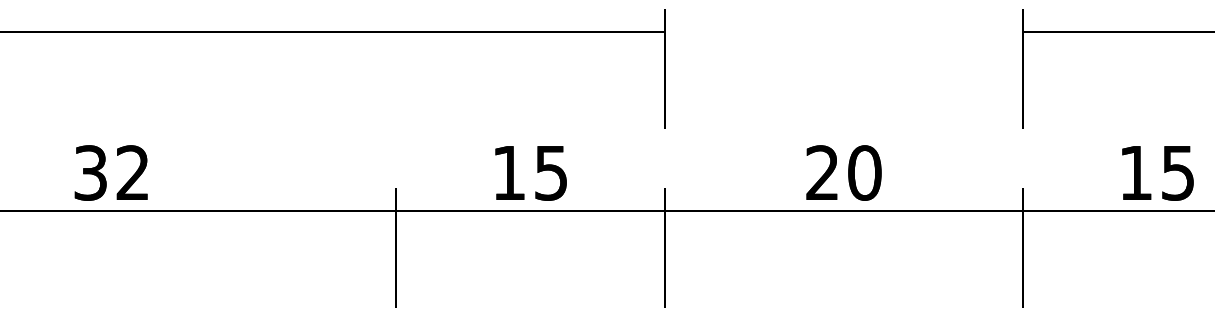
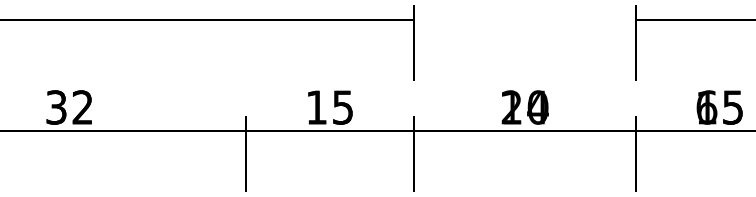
text: (842, 172) -> (524, 107), 20 -> 14
text: (1135, 172) -> (706, 107), 15 -> 65

